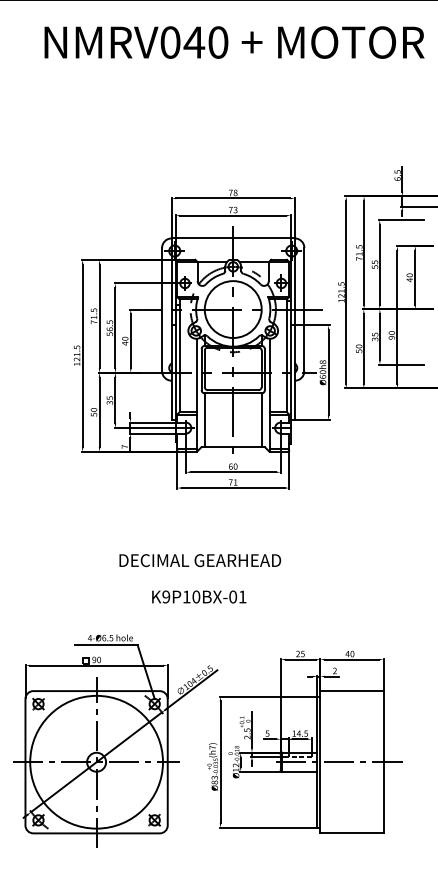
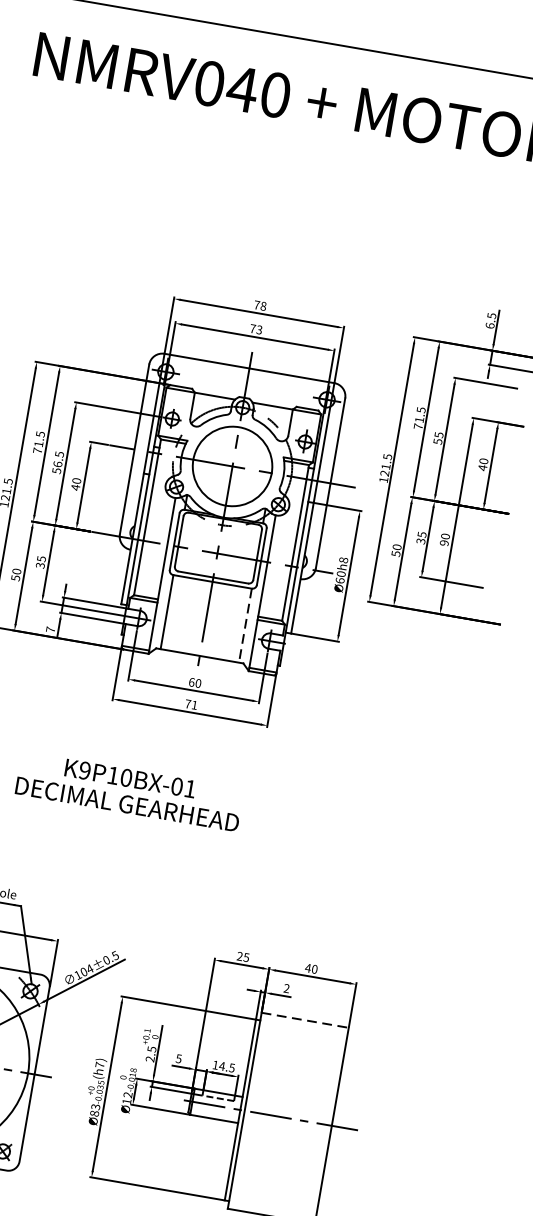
line: (261, 420) -> (245, 626), solid -> dashed
text: (199, 596) -> (130, 777), moved
line: (351, 691) -> (304, 1020), solid -> dashed

